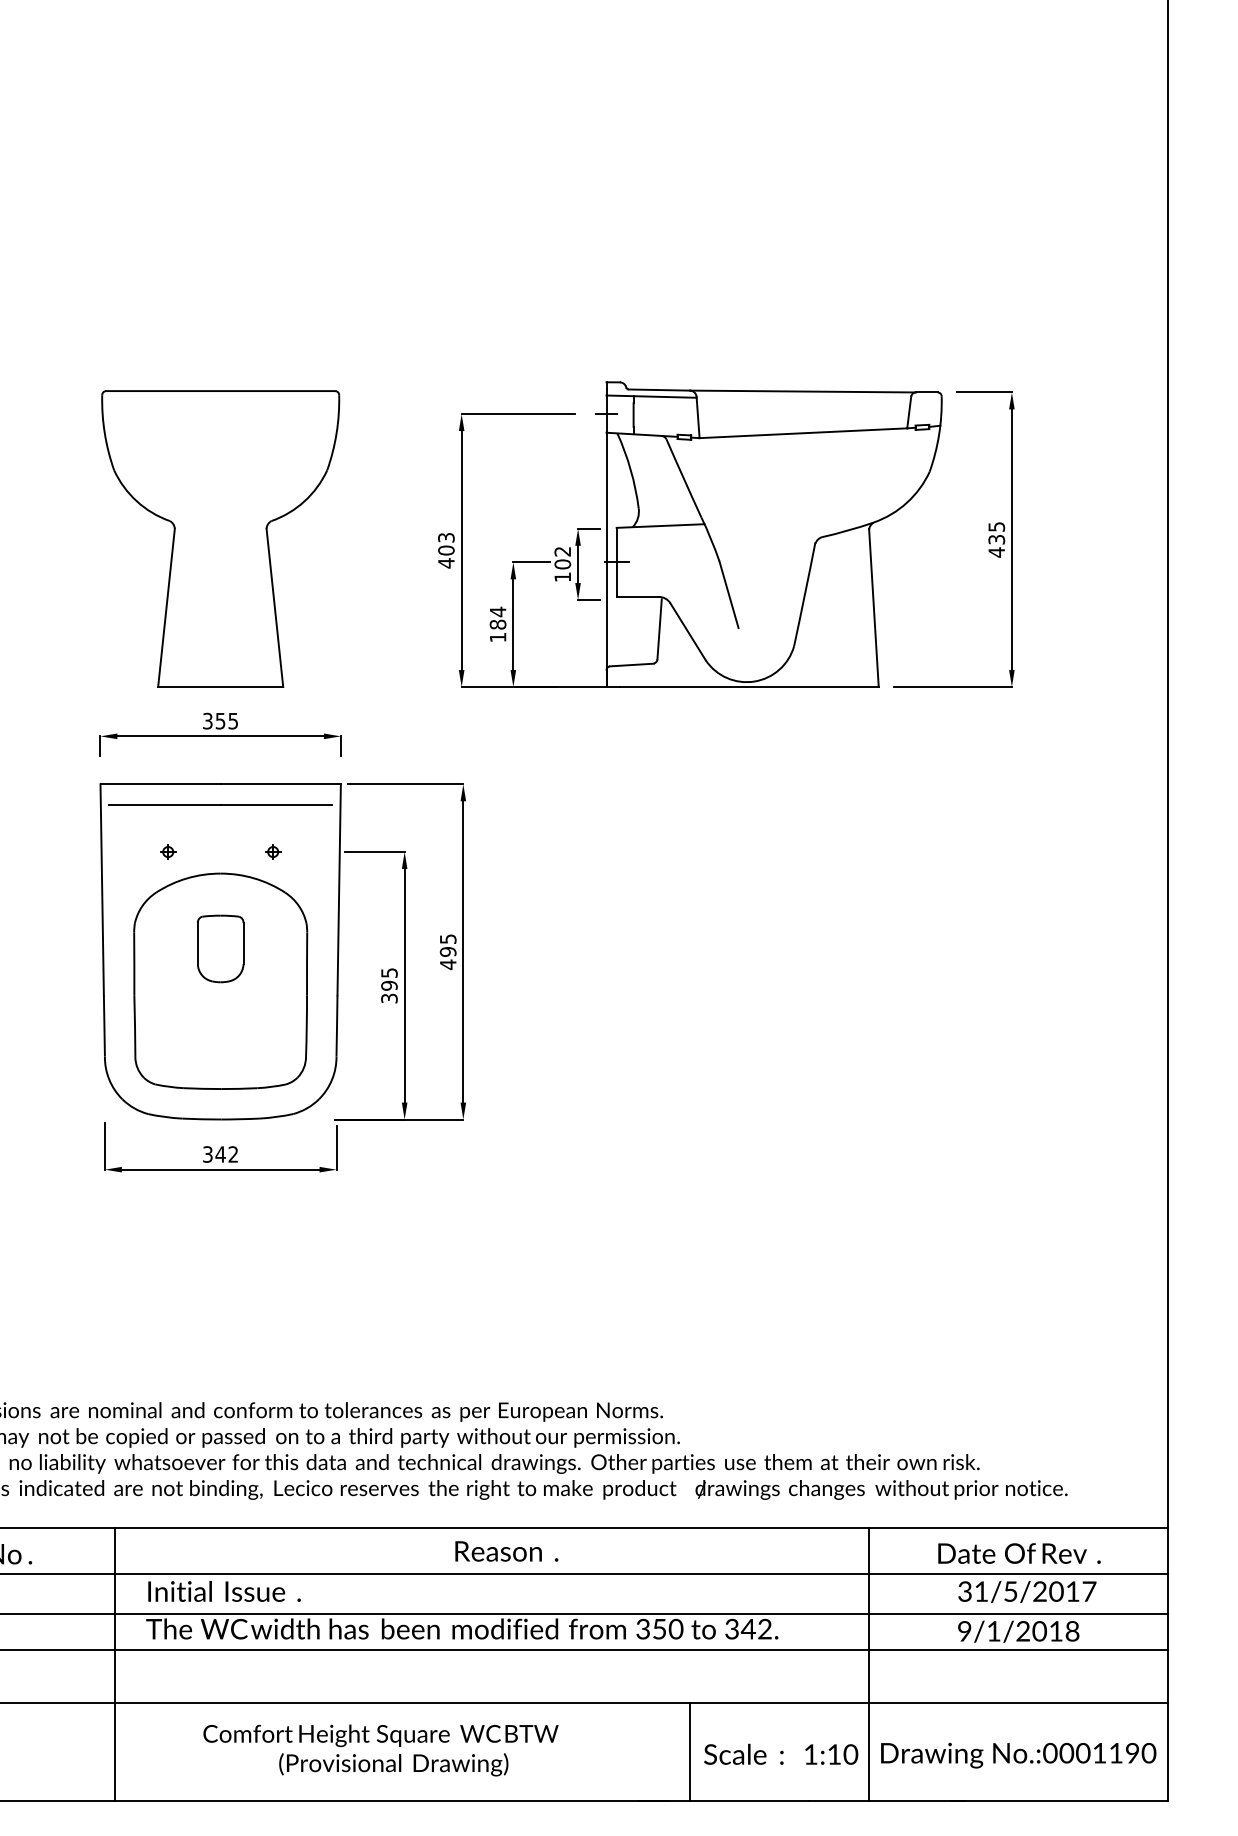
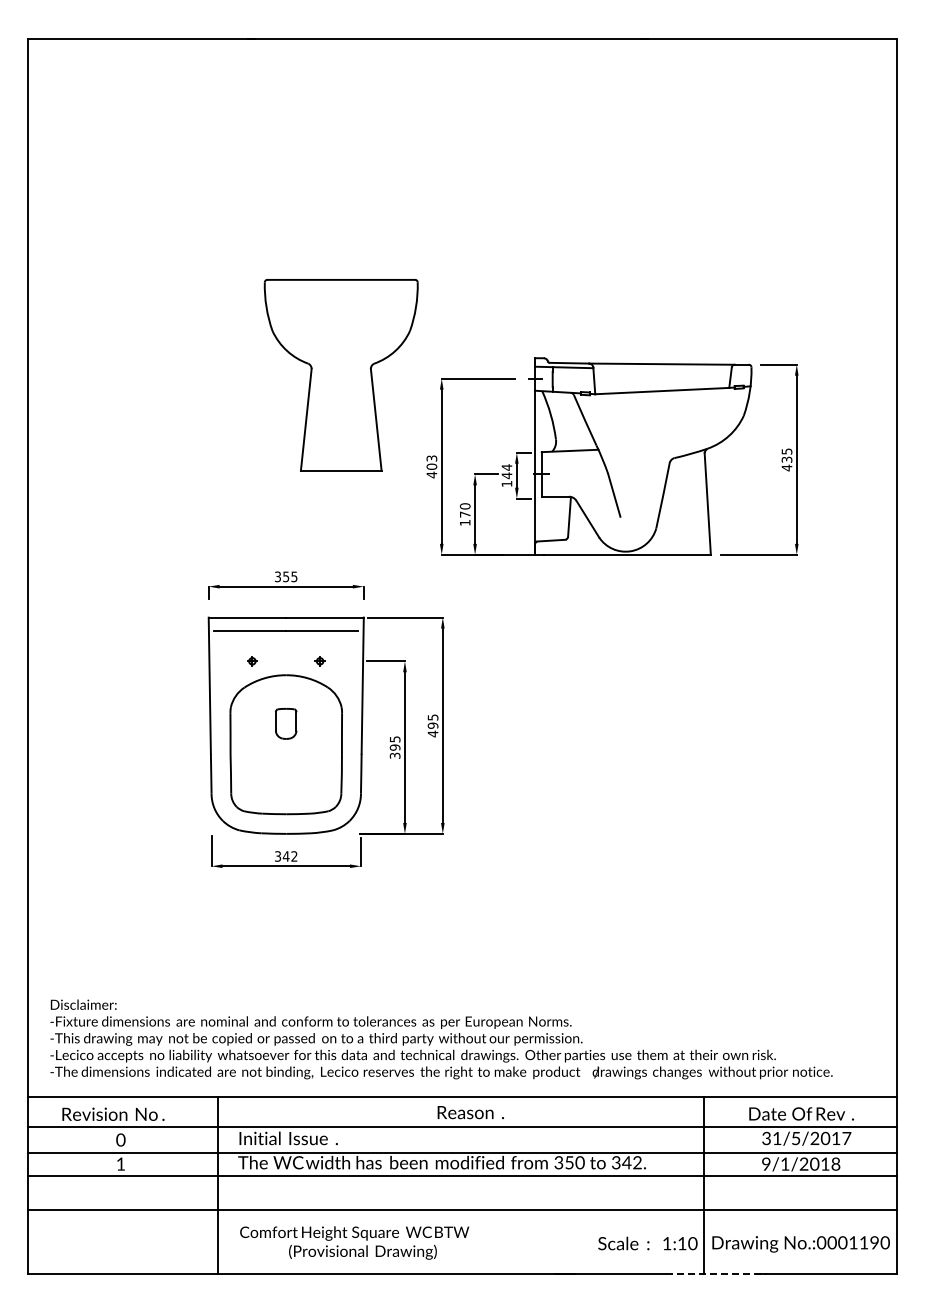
part: (219, 539) -> (340, 375), moved
text: (562, 557) -> (506, 471), 102 -> 144
text: (496, 618) -> (464, 510), 184 -> 170
part: (219, 948) -> (285, 723), size x0.7
text: (380, 1749) -> (354, 1242), moved
line: (690, 1751) -> (589, 1241), removed
line: (887, 1800) -> (716, 1273), solid -> dashed

